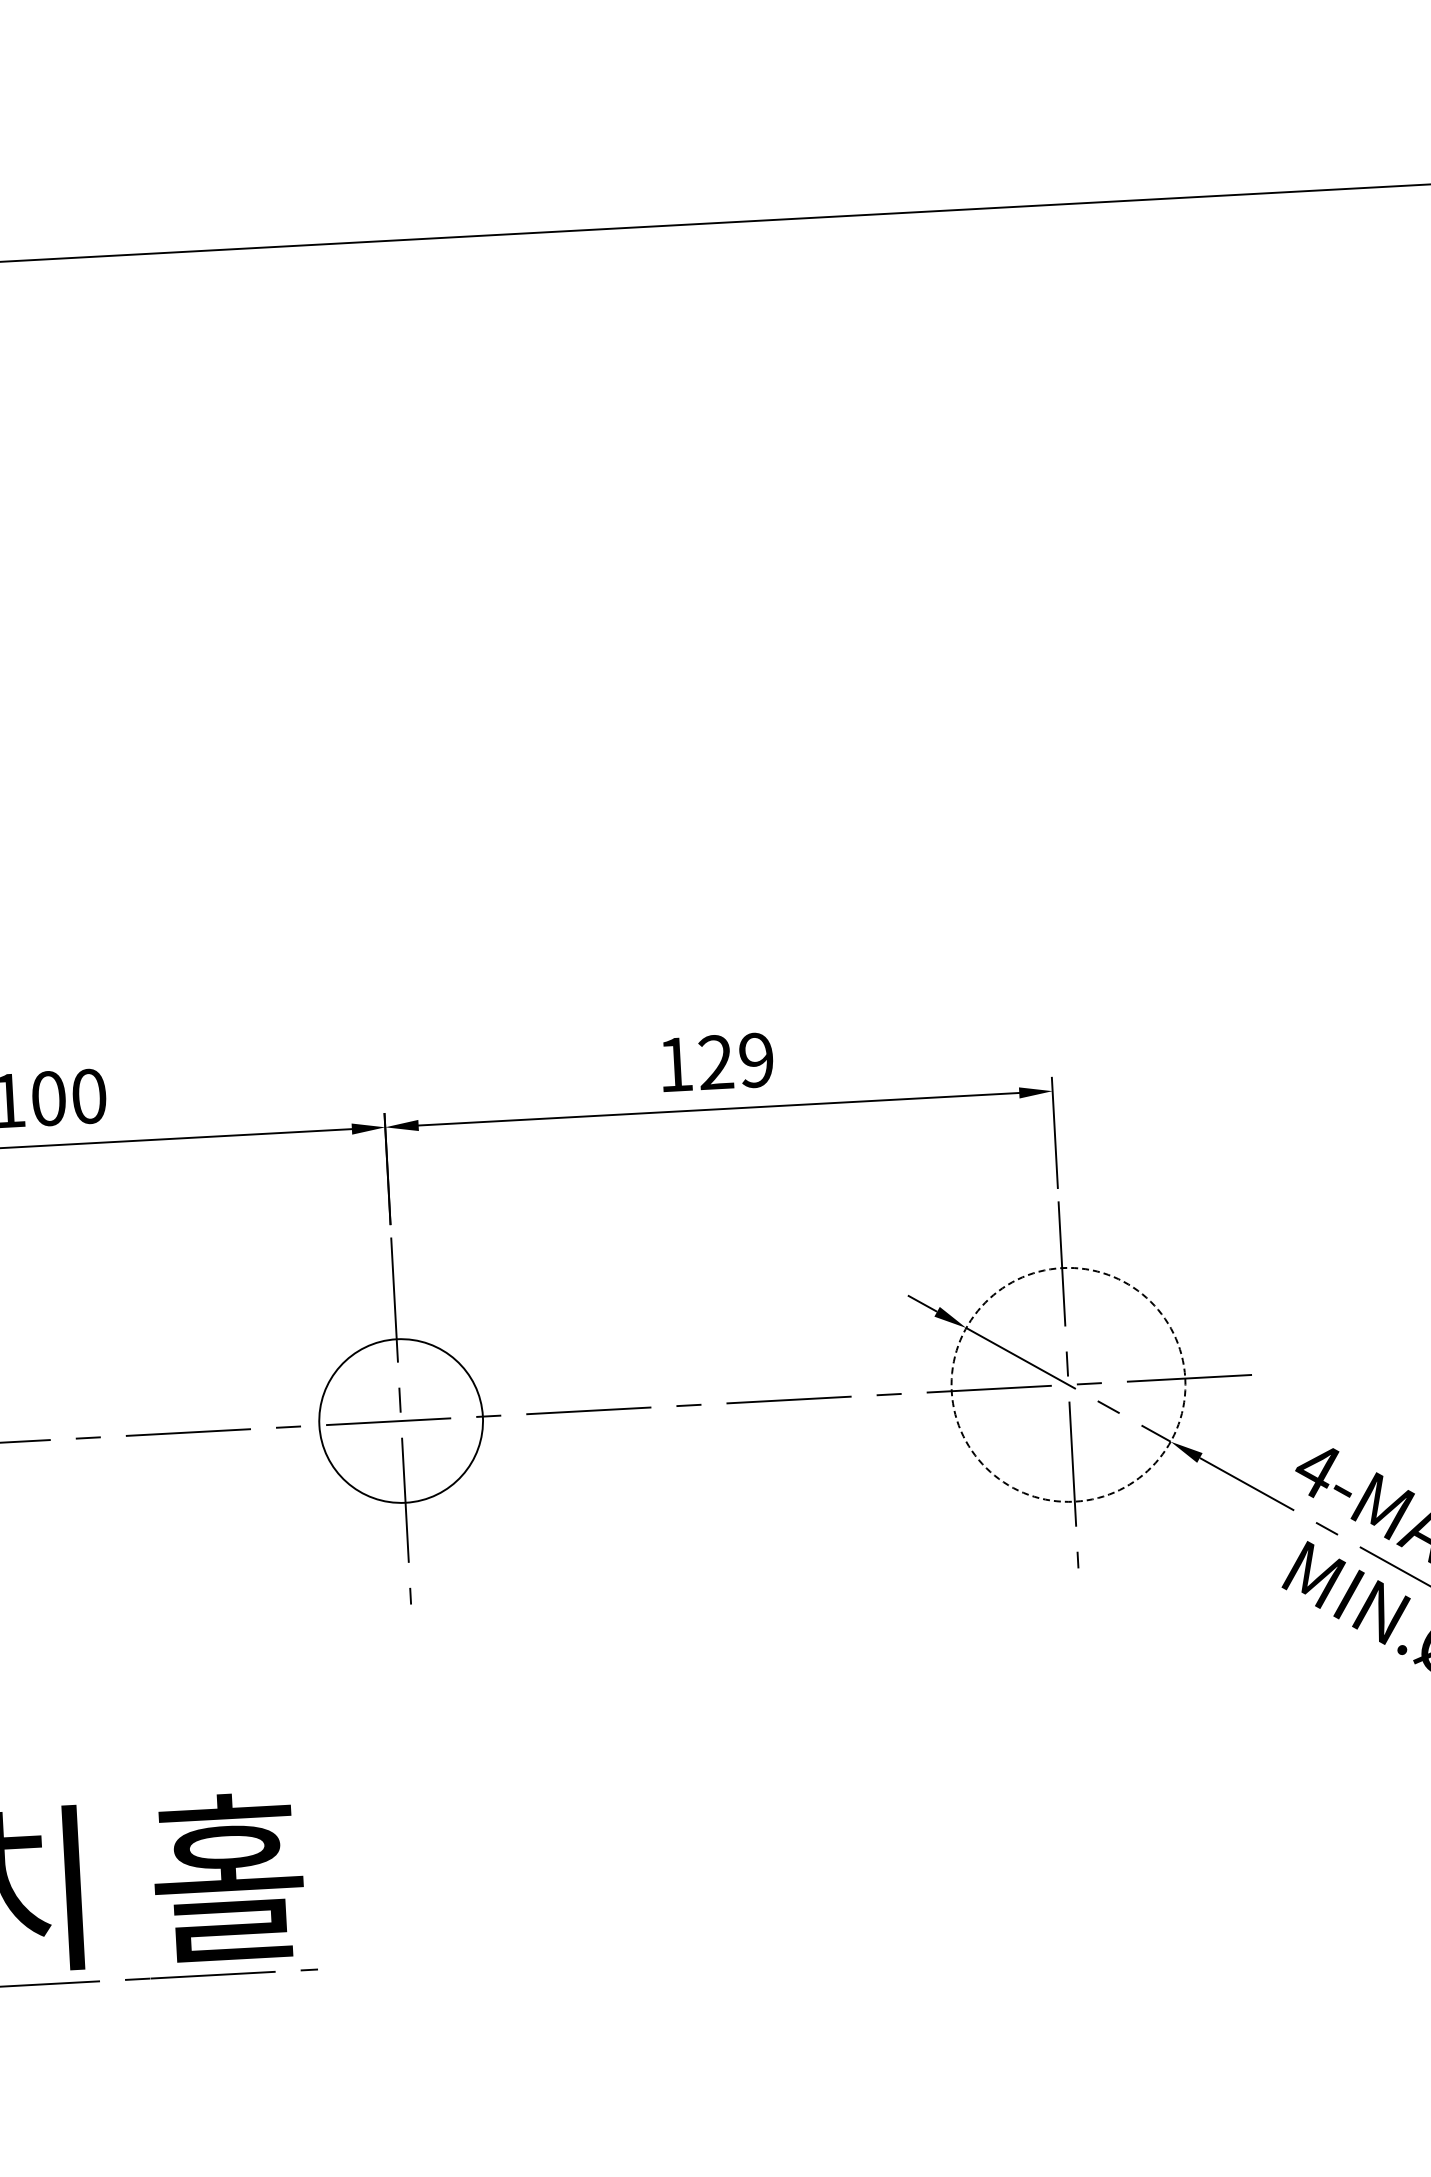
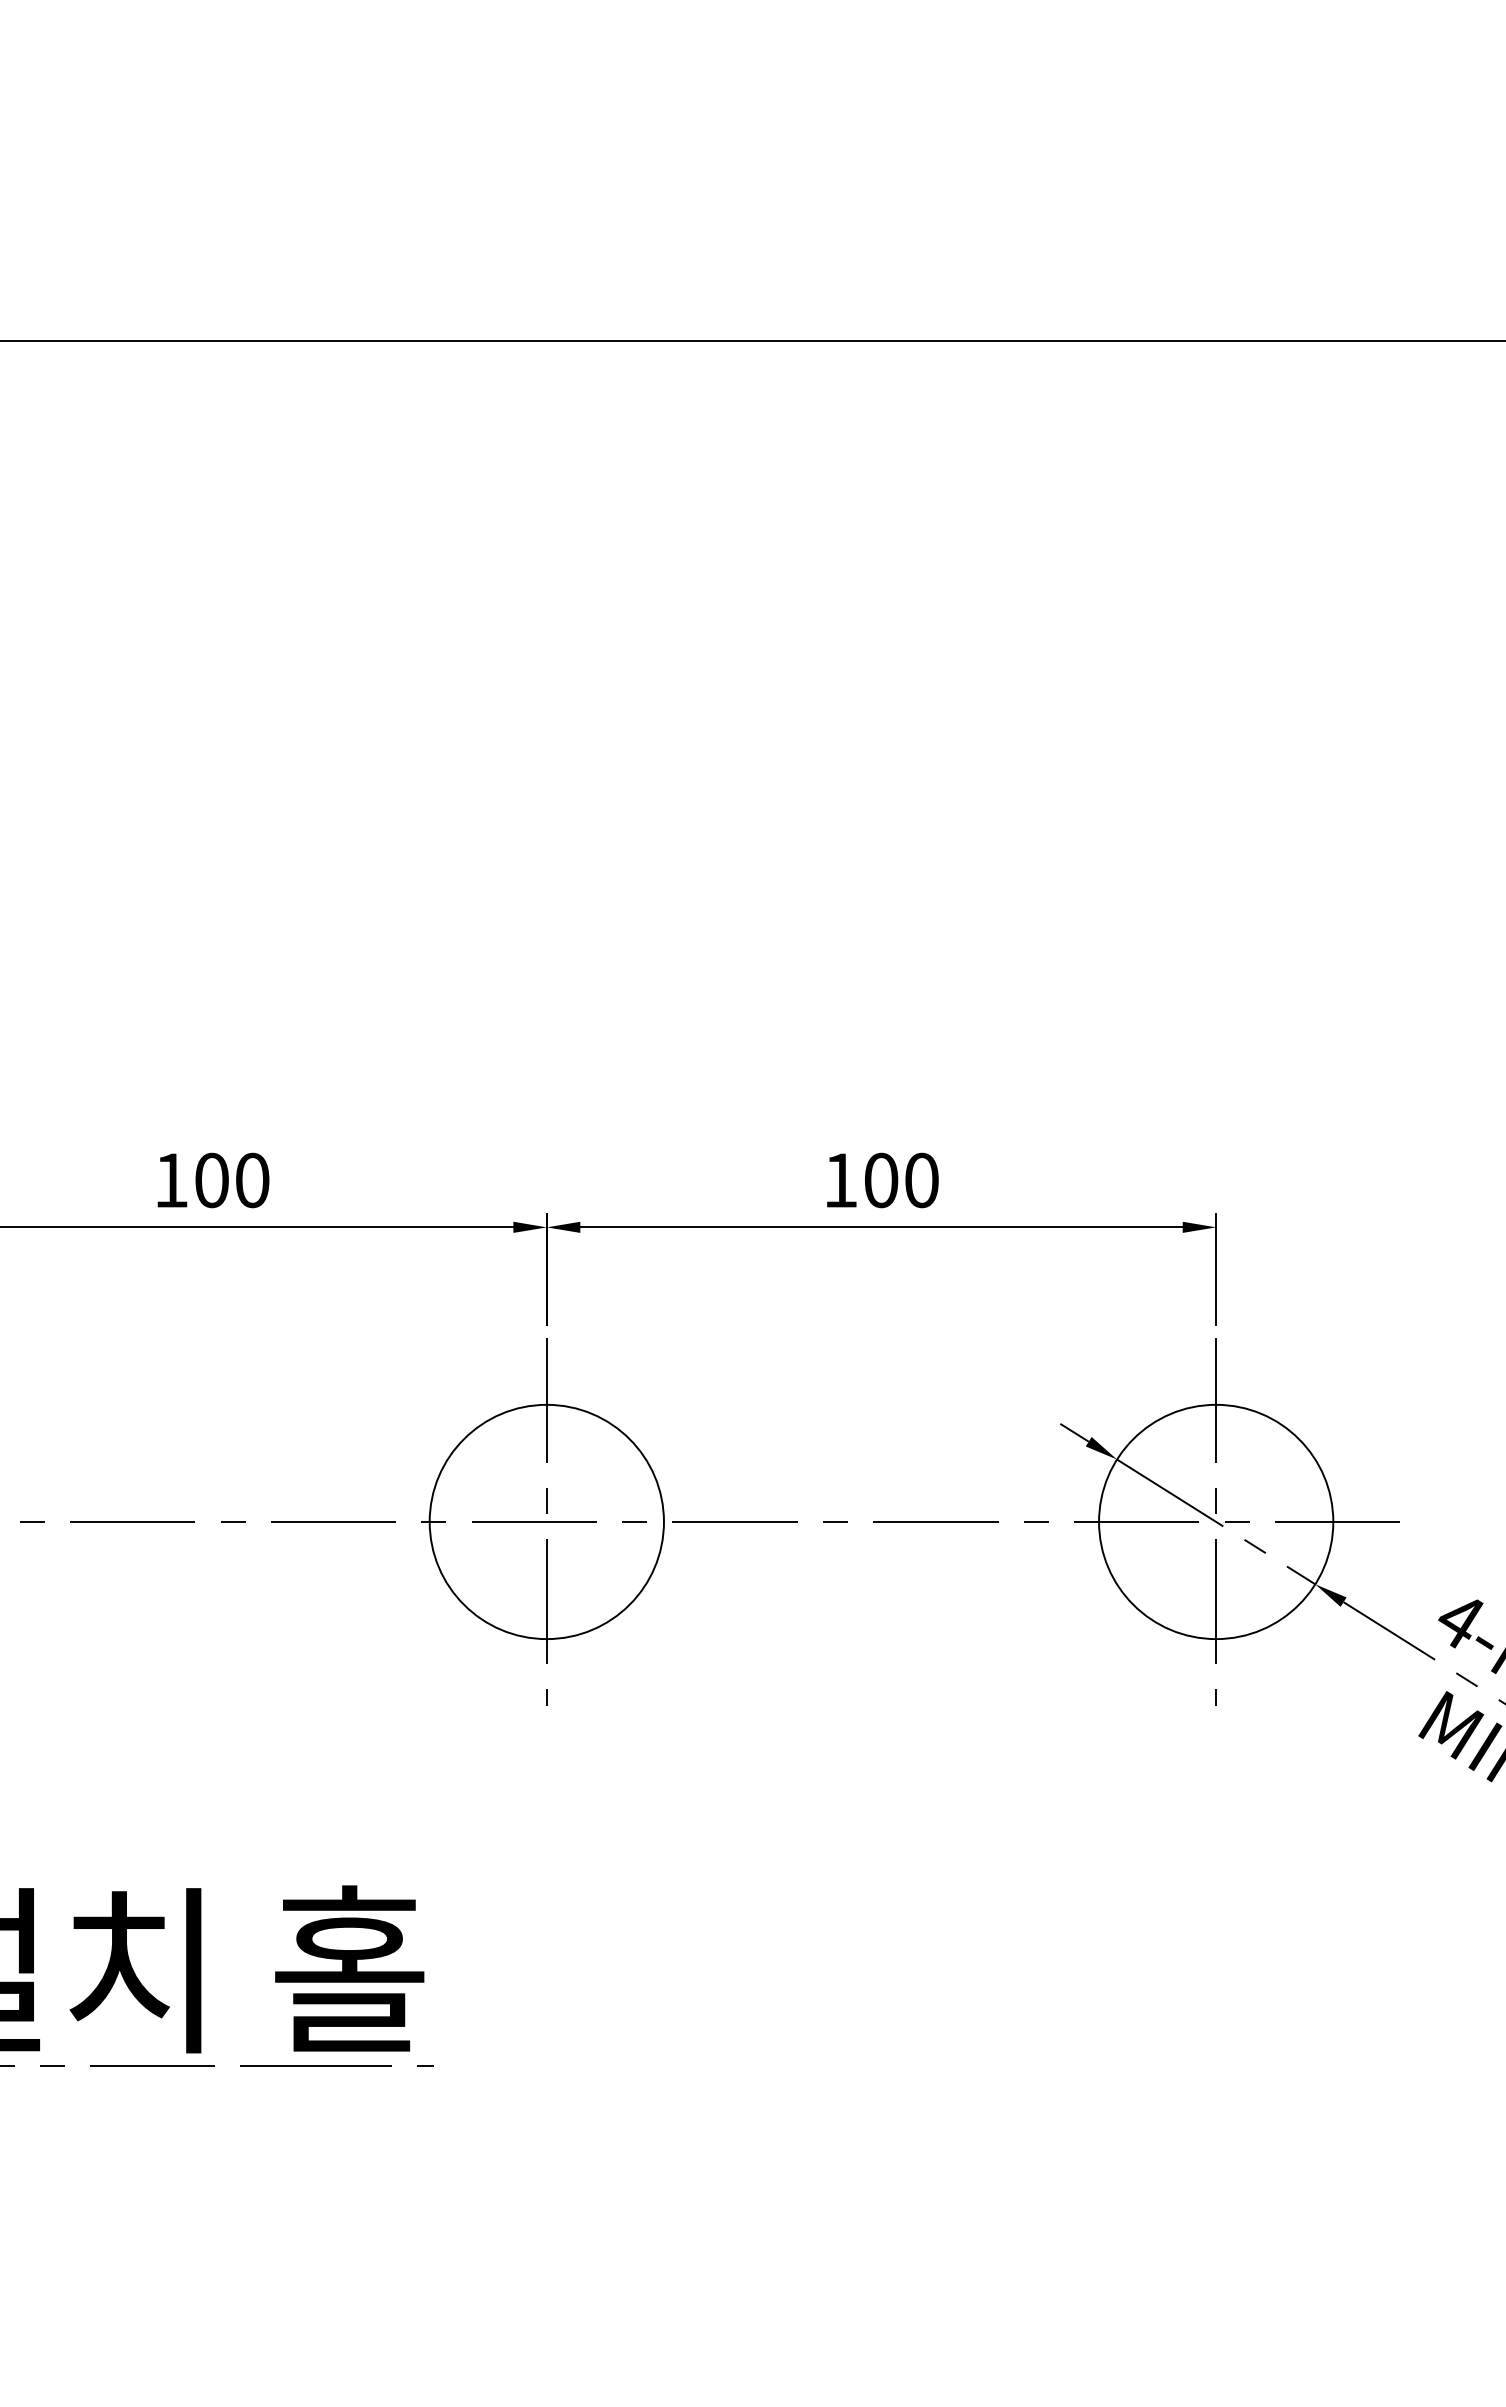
text: (736, 1061) -> (901, 1180), 129 -> 100
circle: (1068, 1384) -> (1216, 1521), dashed -> solid
circle: (400, 1420) -> (546, 1521), size x1.43

